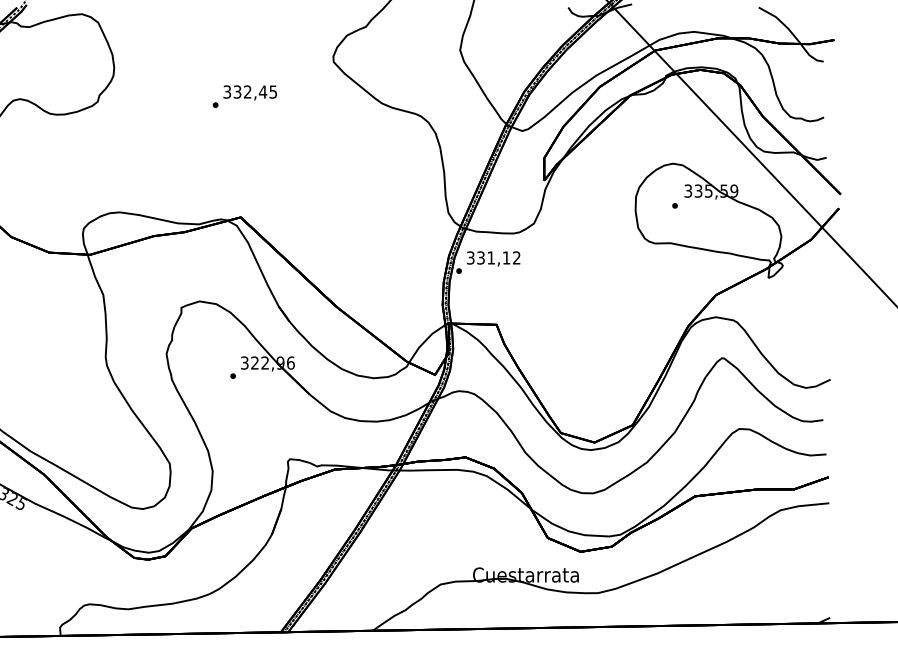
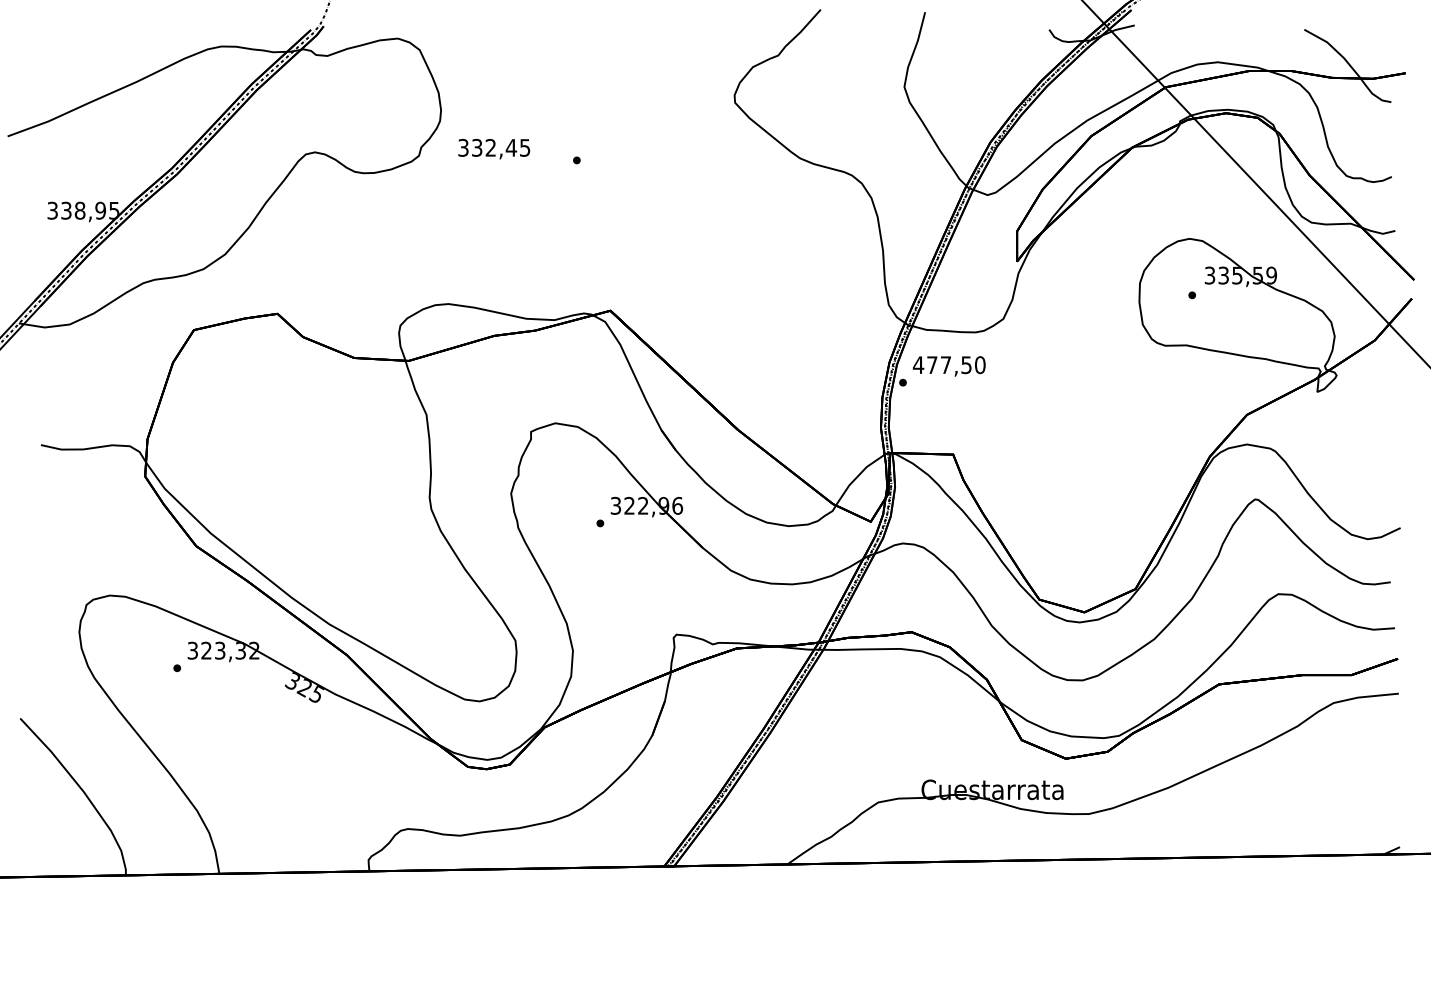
text: (250, 92) -> (494, 148), moved
text: (493, 258) -> (948, 365), 331,12 -> 477,50

